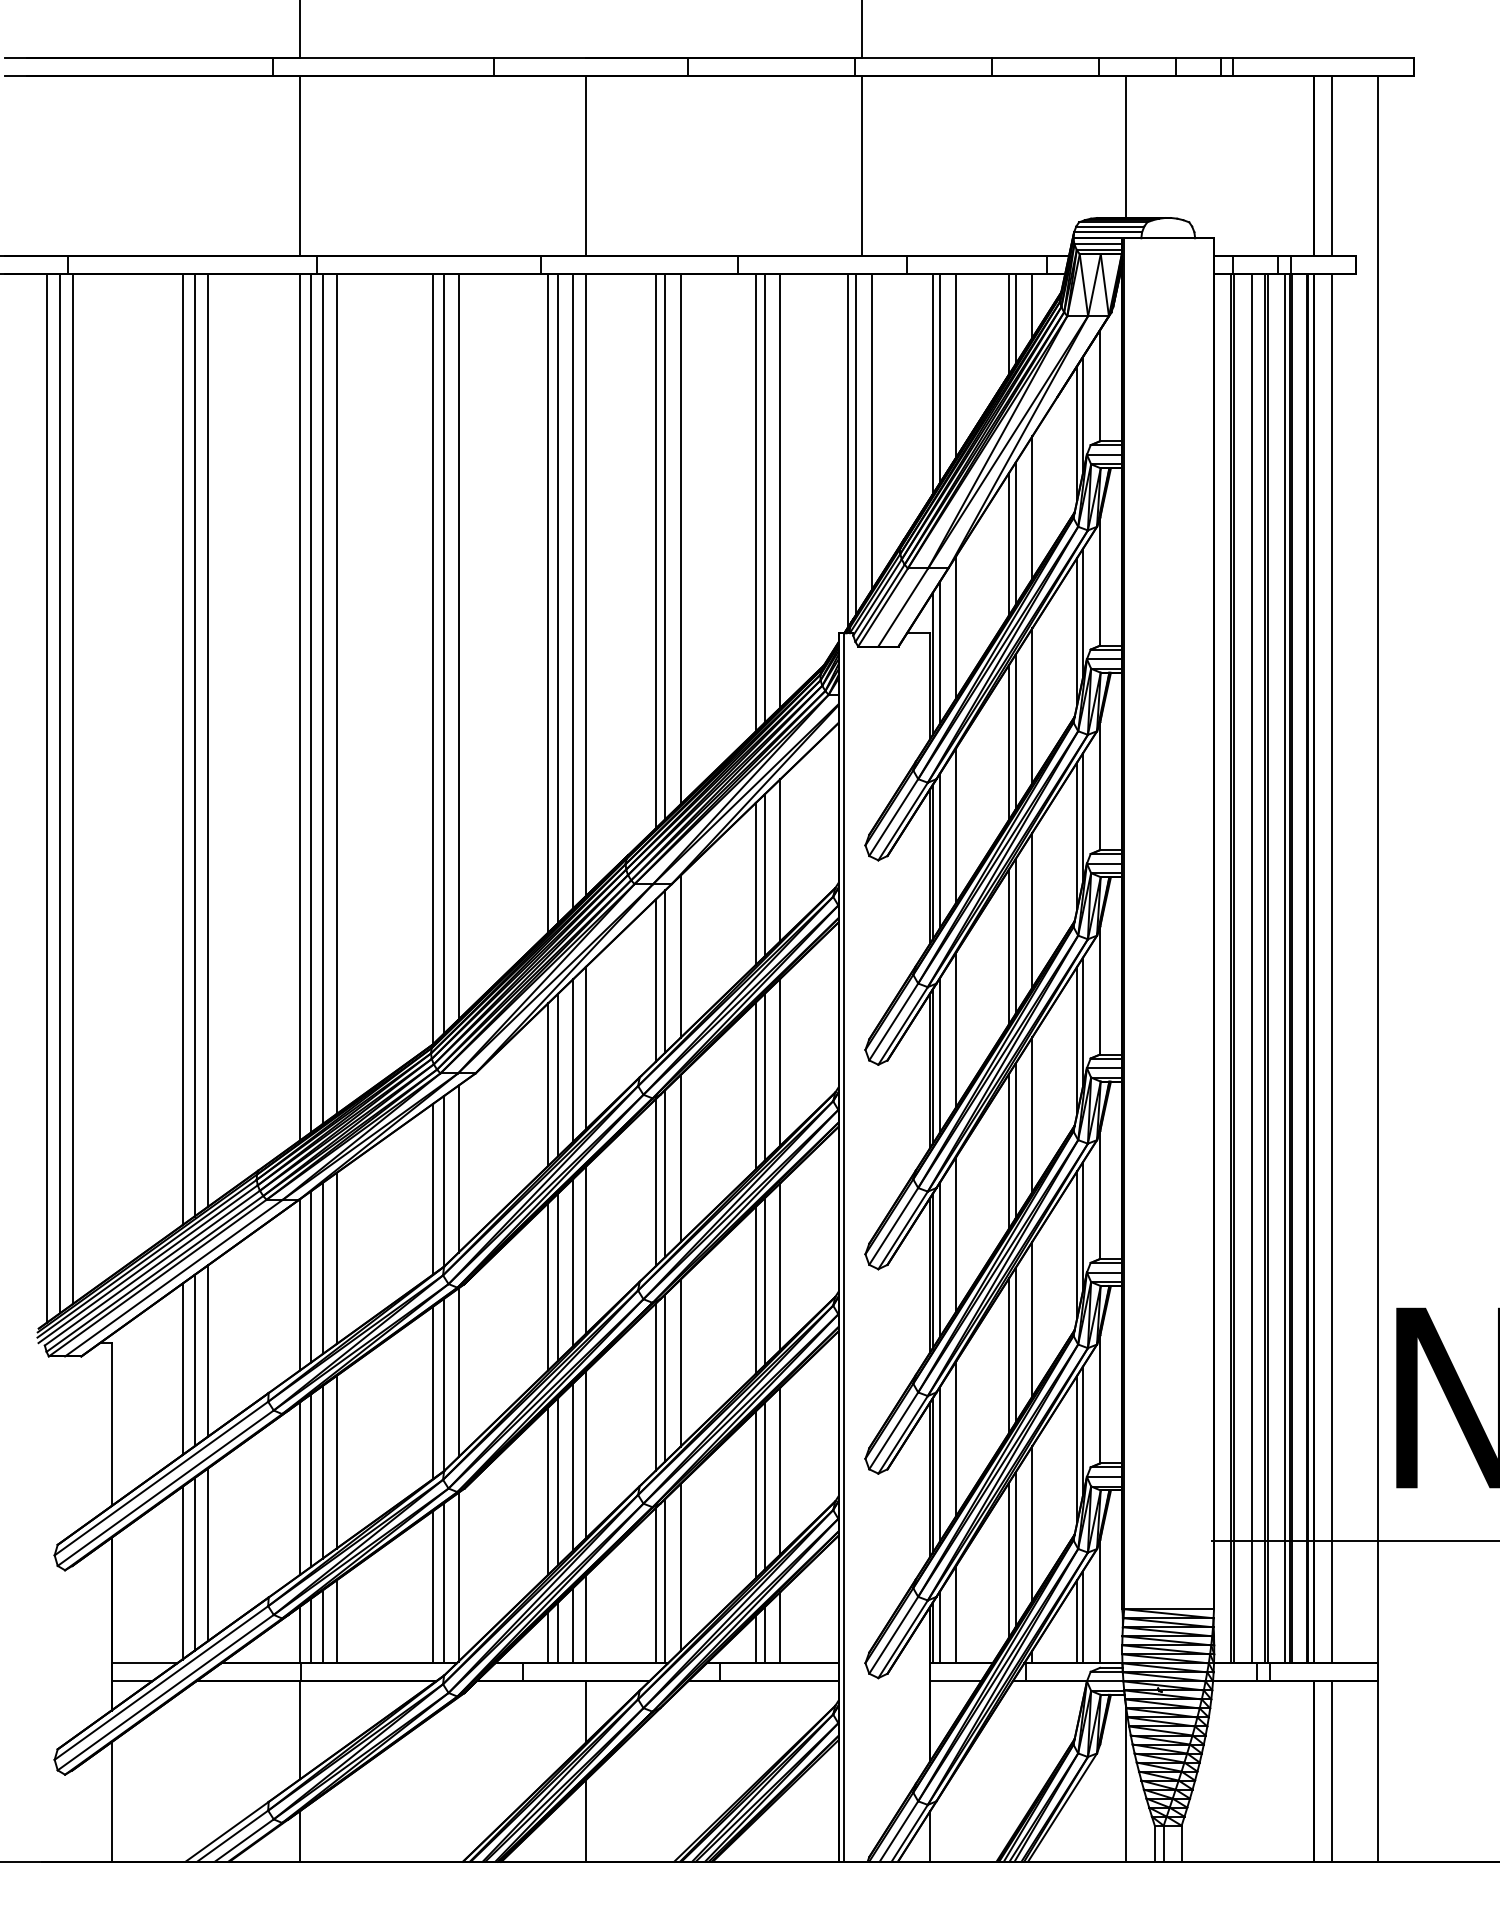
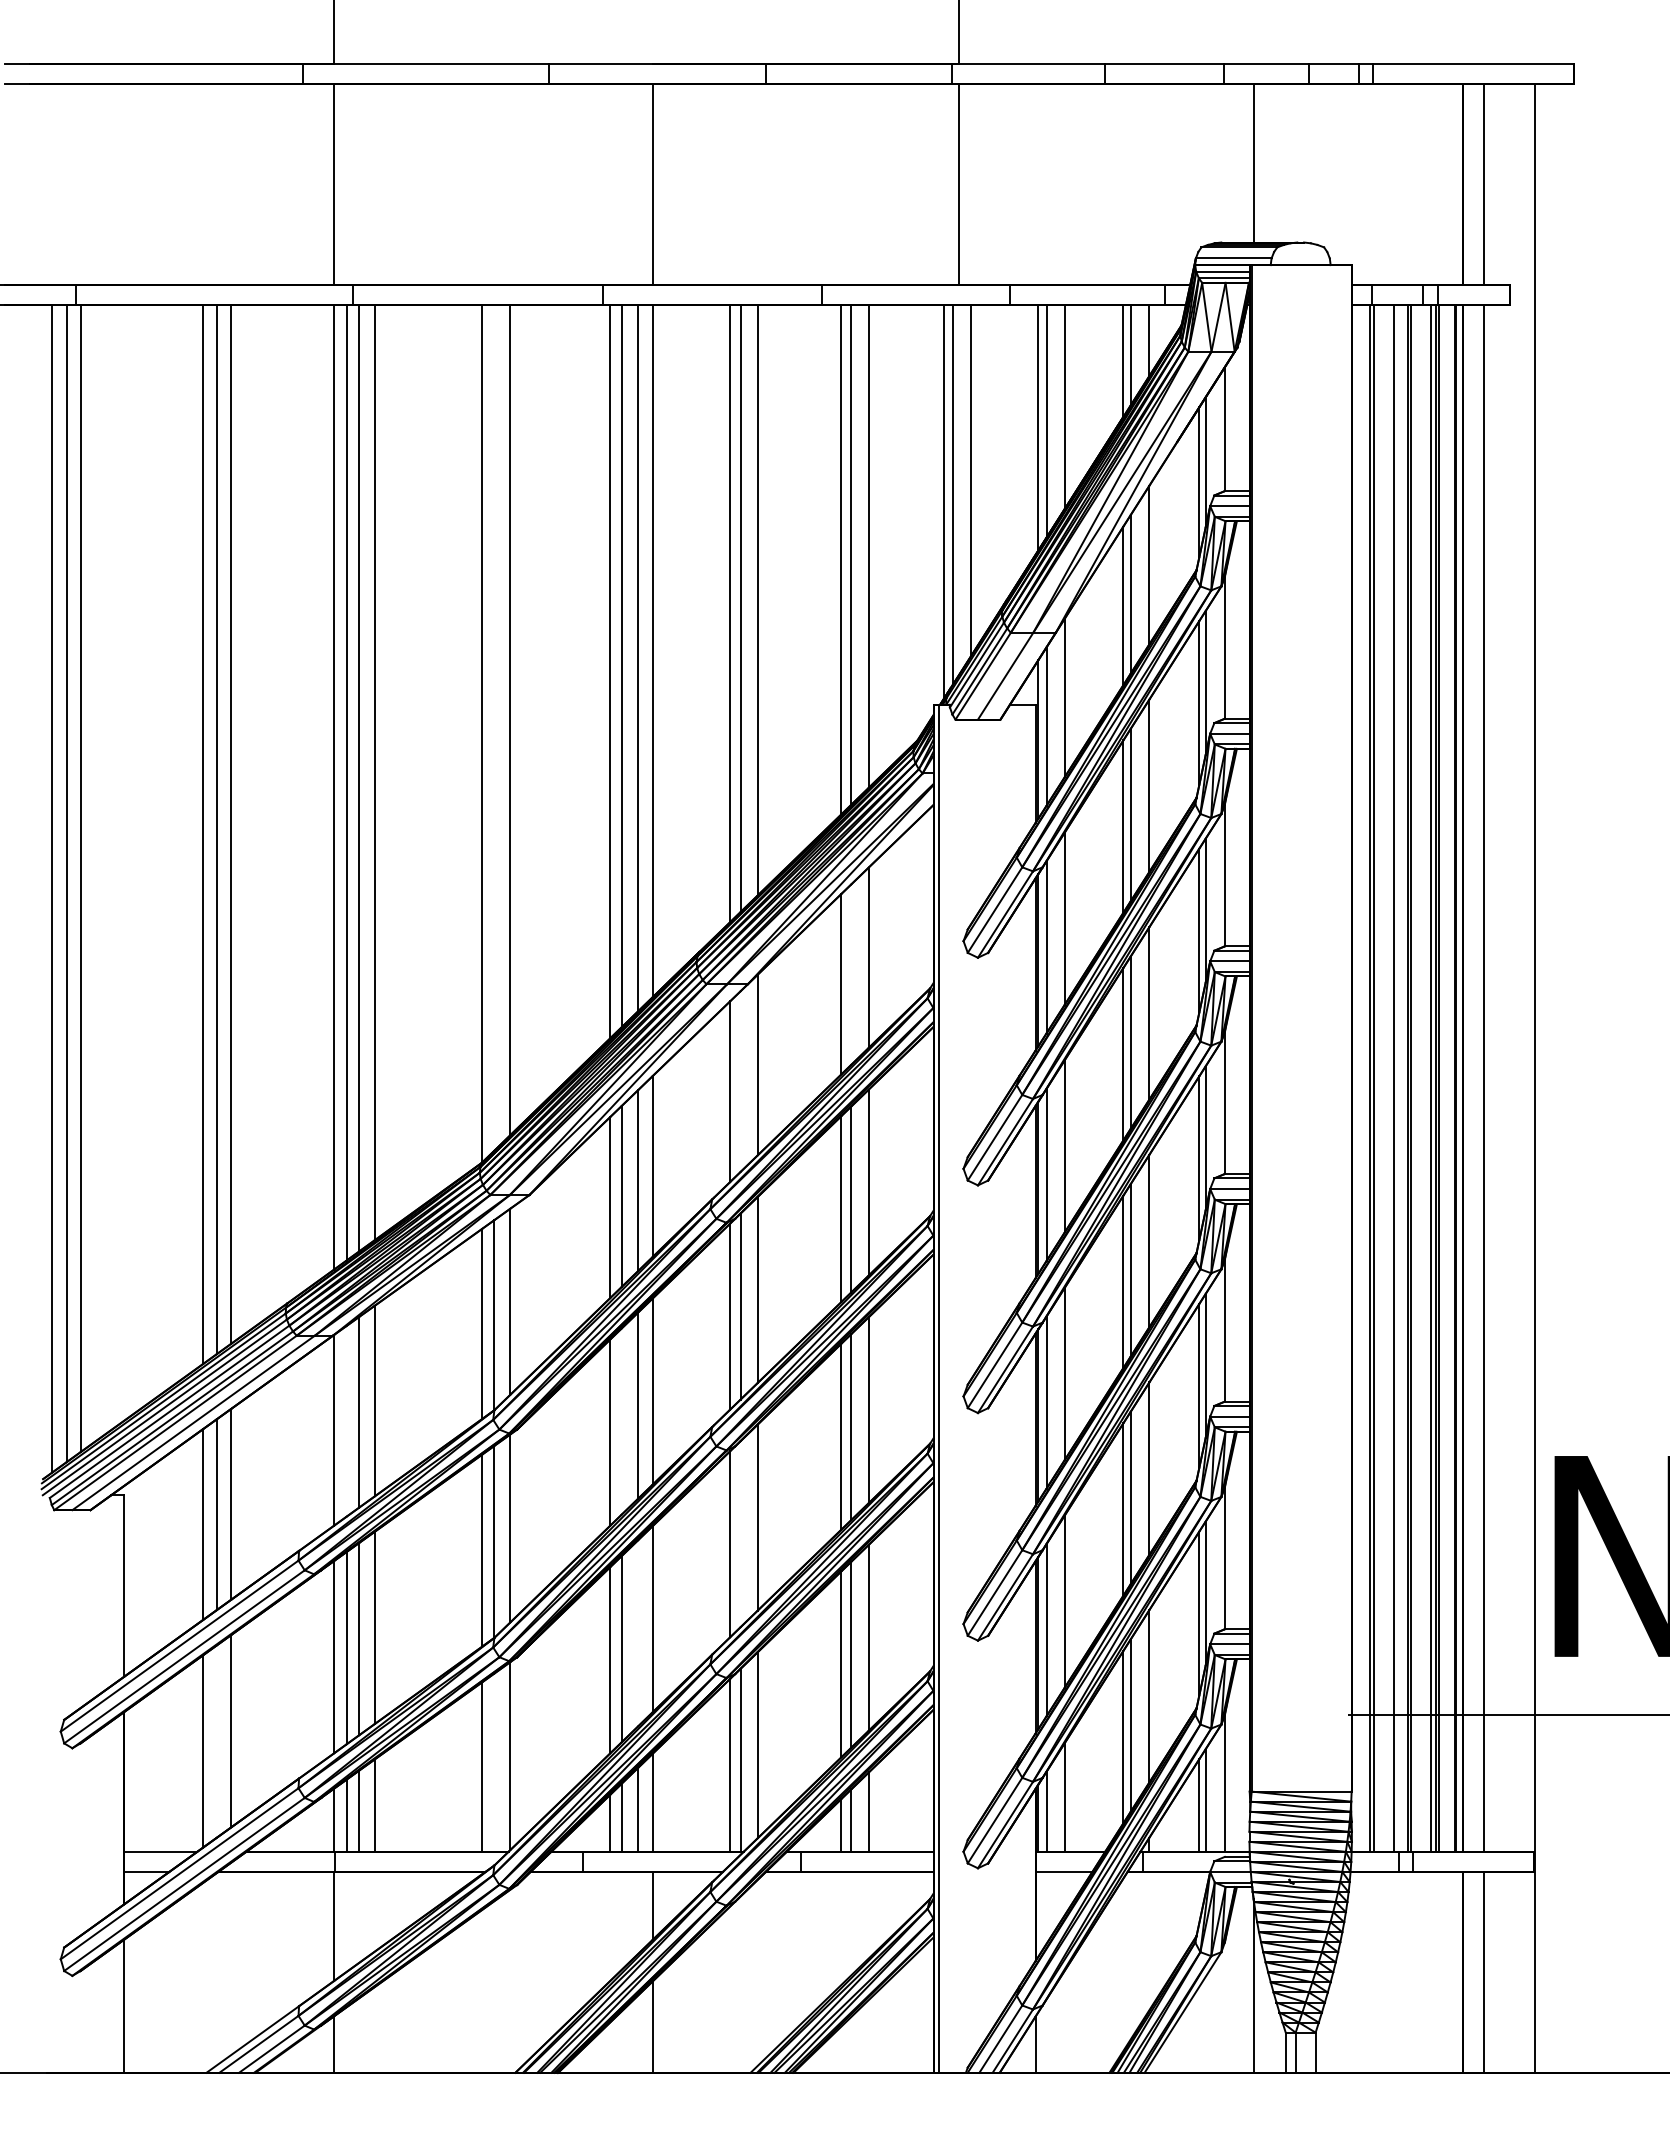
line: (1110, 226) -> (1236, 252), removed
line: (444, 653) -> (494, 727), removed
line: (764, 875) -> (851, 974), removed
line: (665, 971) -> (740, 1081), removed
line: (311, 1276) -> (346, 1421), removed
line: (558, 1276) -> (621, 1421), removed
line: (665, 1378) -> (740, 1534), removed
line: (573, 1467) -> (638, 1633), removed
line: (194, 1564) -> (216, 1741), removed
line: (444, 1583) -> (494, 1762), removed

